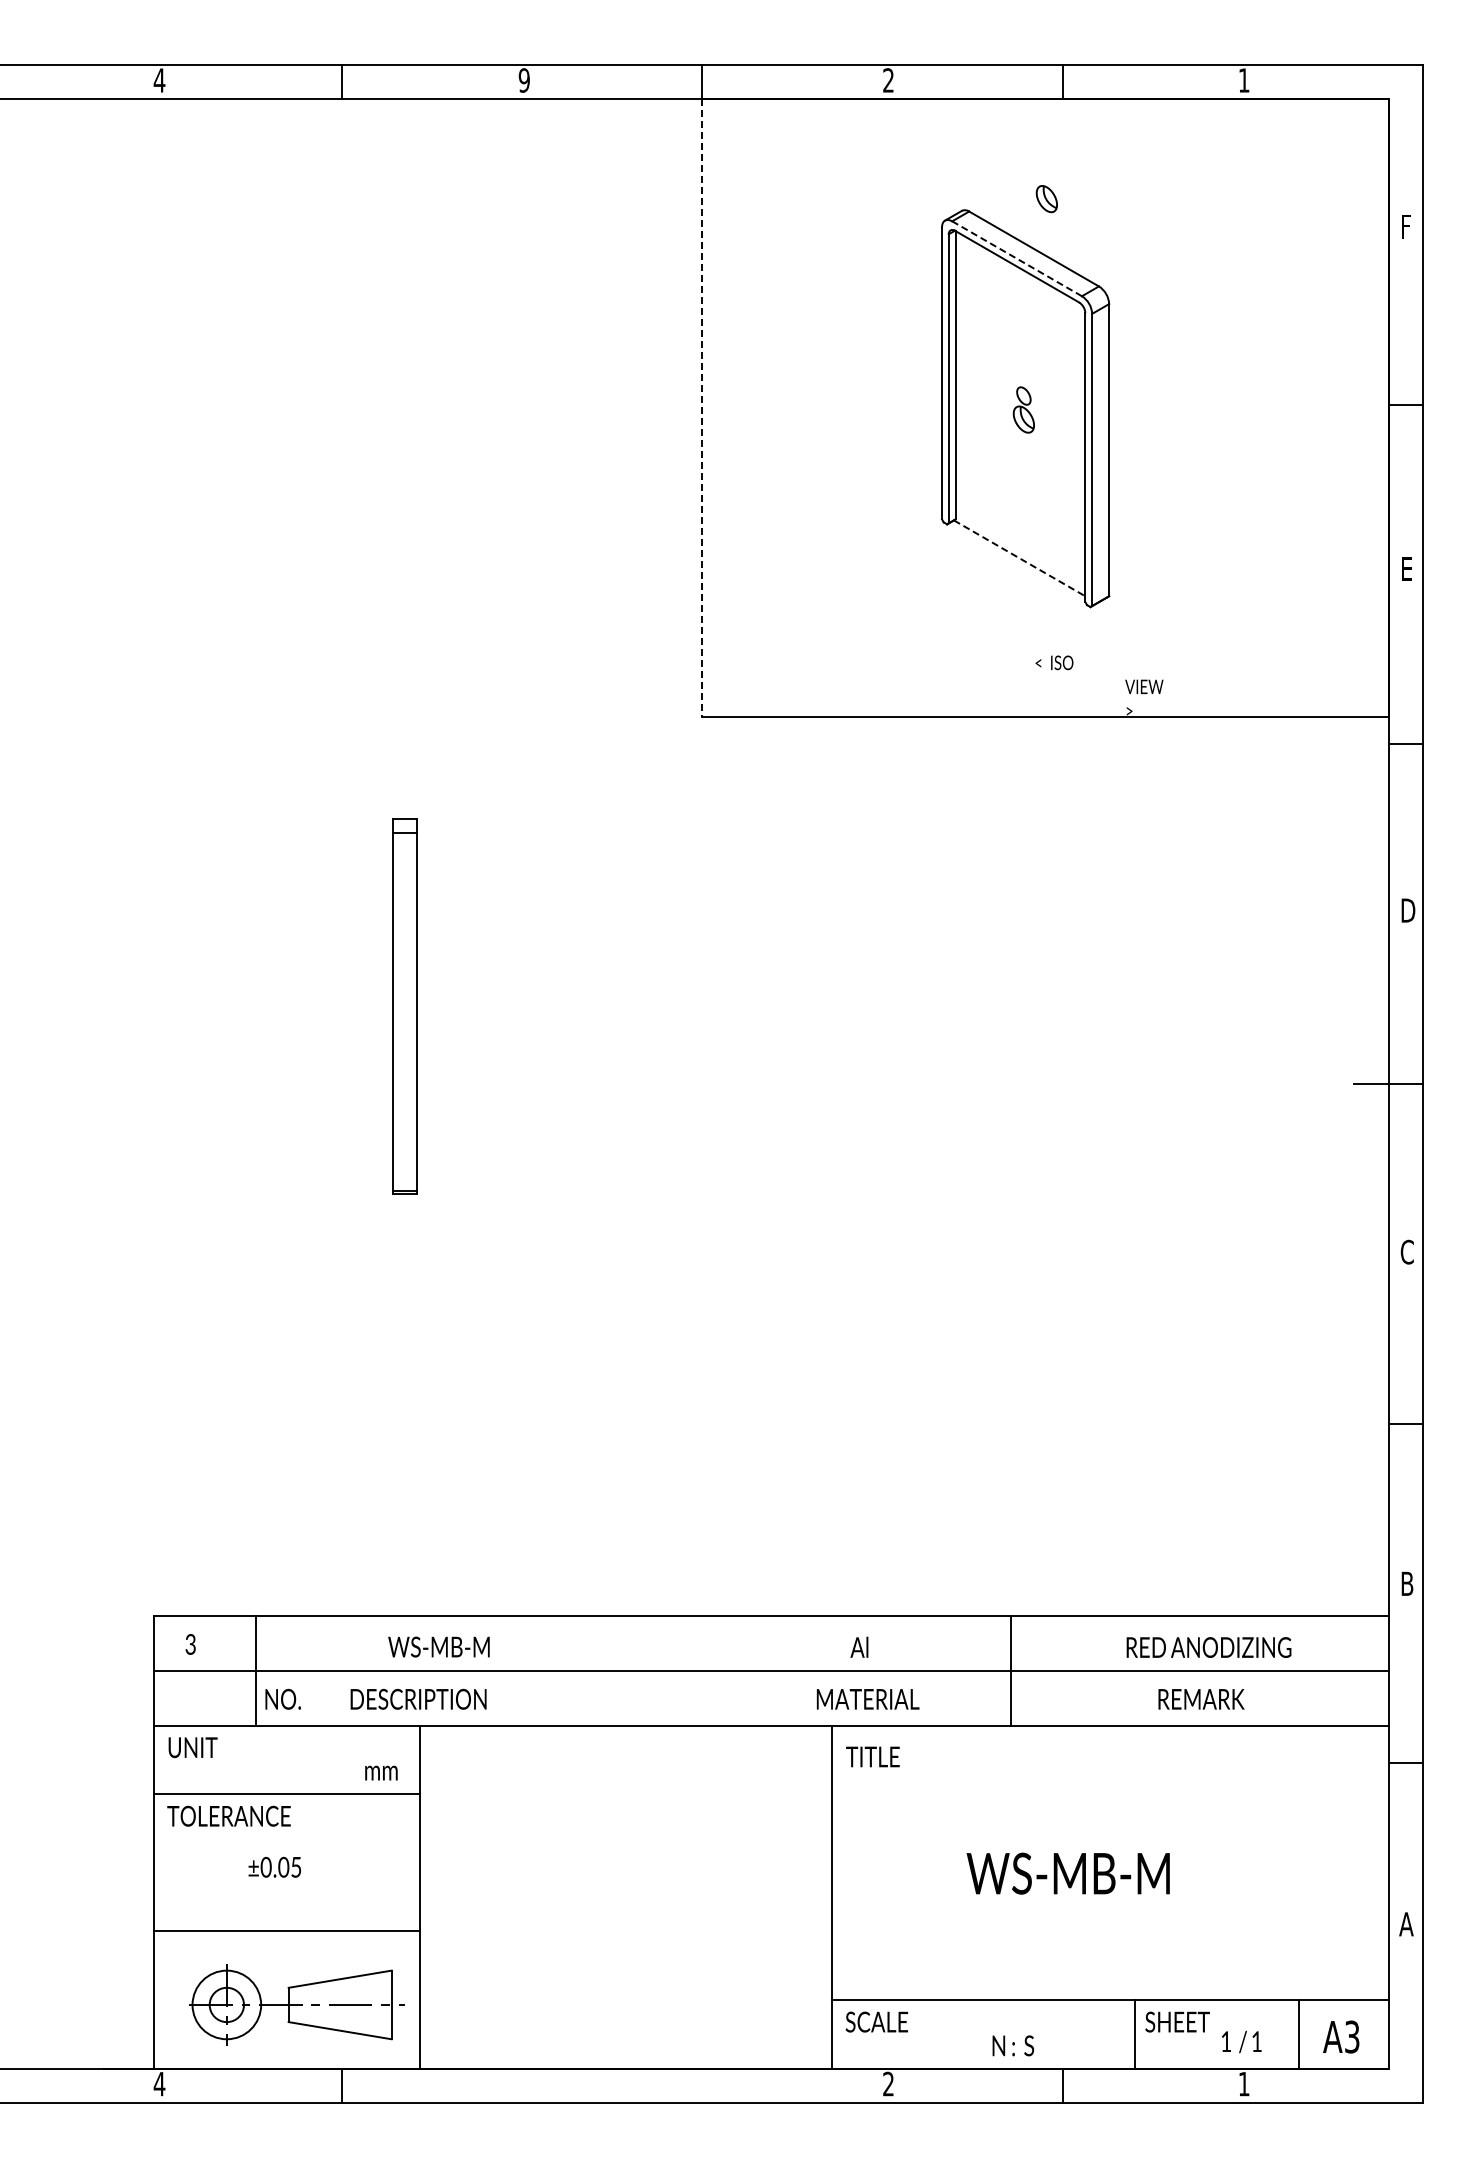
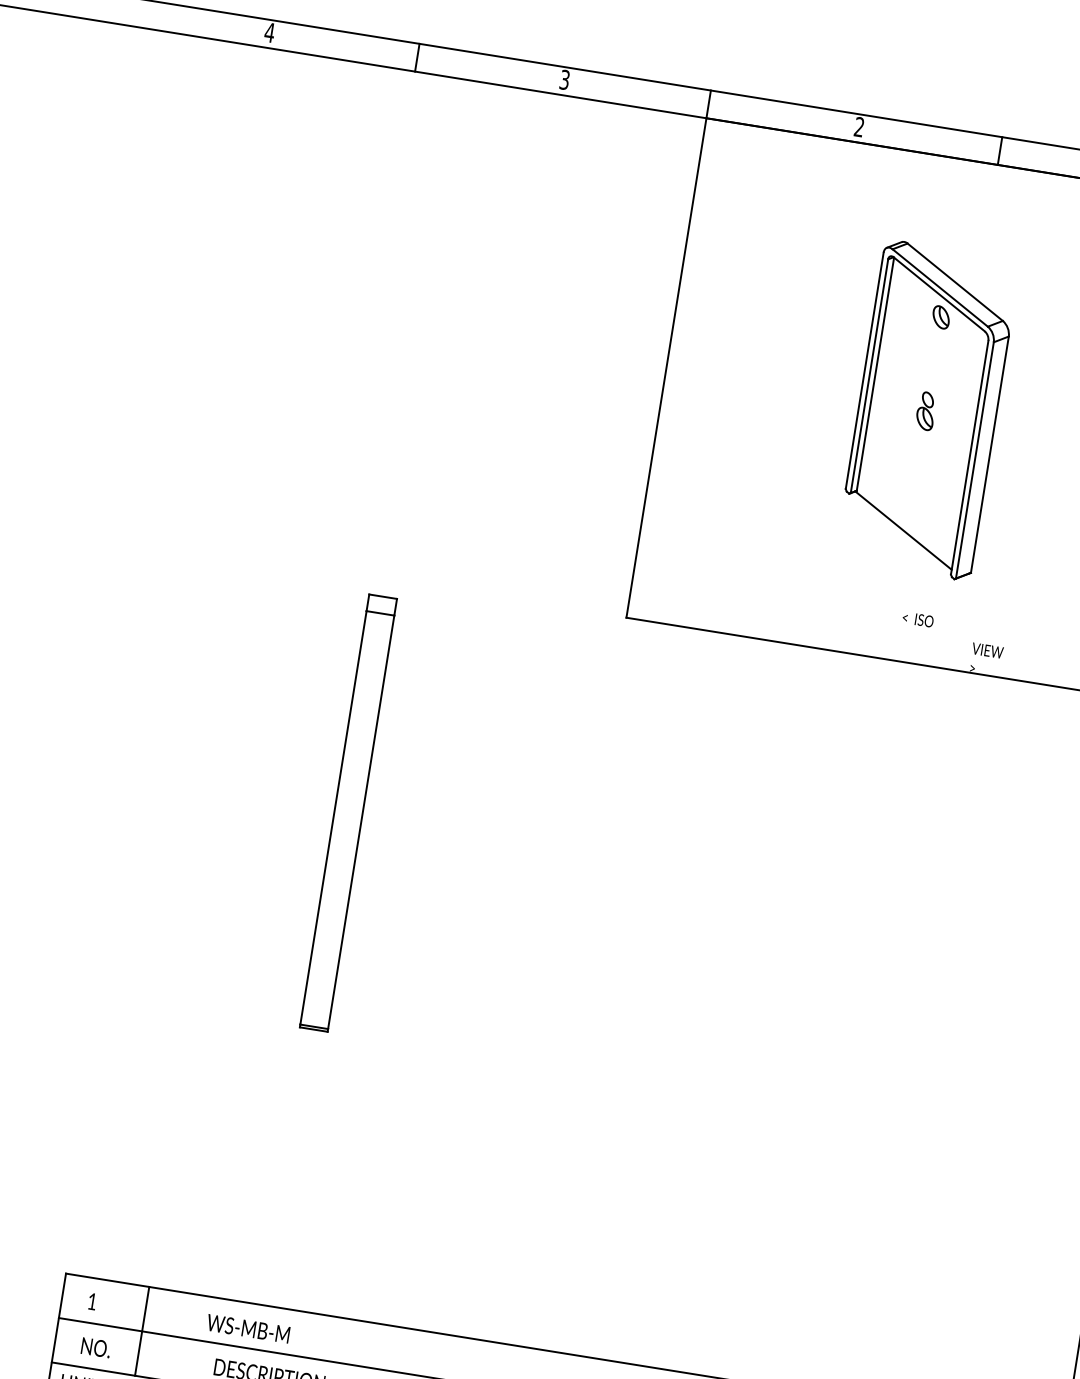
text: (523, 80) -> (564, 79), 9 -> 3
part: (1046, 199) -> (940, 317), moved
line: (1017, 258) -> (940, 287), dashed -> solid
line: (702, 408) -> (666, 368), dashed -> solid
line: (1019, 558) -> (903, 530), dashed -> solid
part: (404, 1006) -> (347, 813), size x1.43
text: (190, 1644) -> (92, 1301), 3 -> 1
text: (438, 1646) -> (248, 1328), moved
text: (282, 1698) -> (95, 1347), moved

